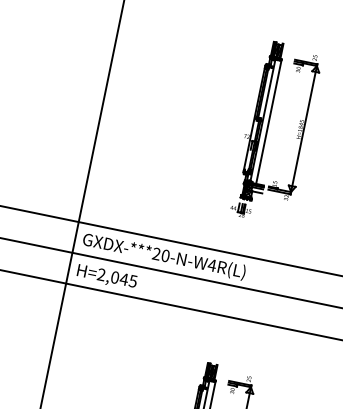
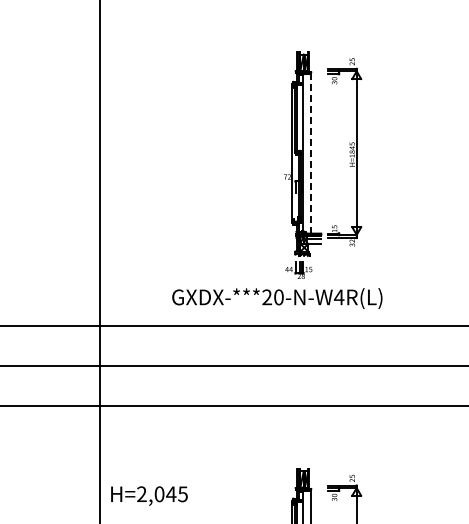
line: (269, 121) -> (311, 152), solid -> dashed
text: (164, 256) -> (277, 298), moved
text: (107, 276) -> (149, 495), moved

